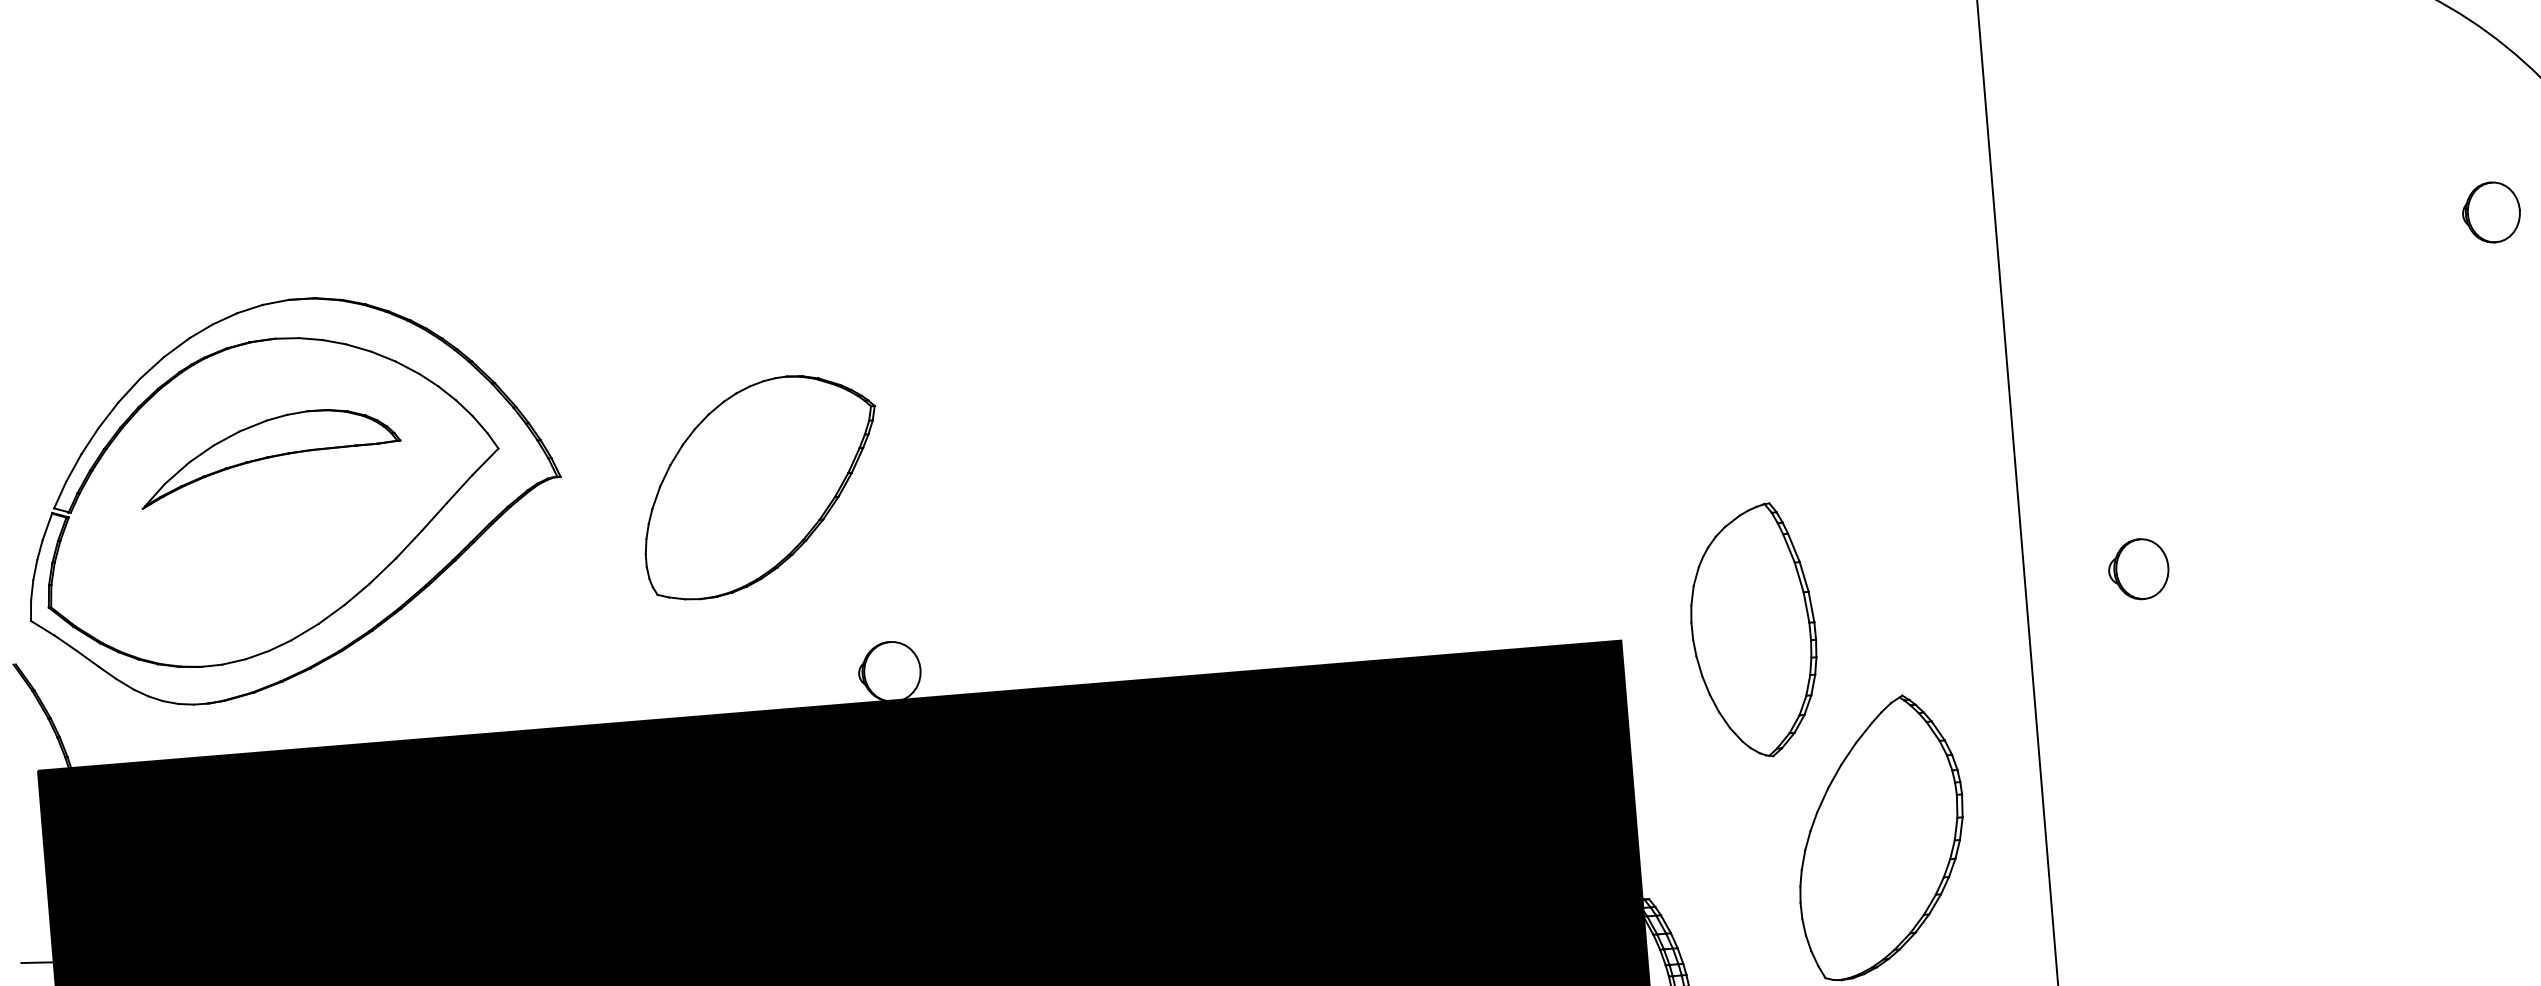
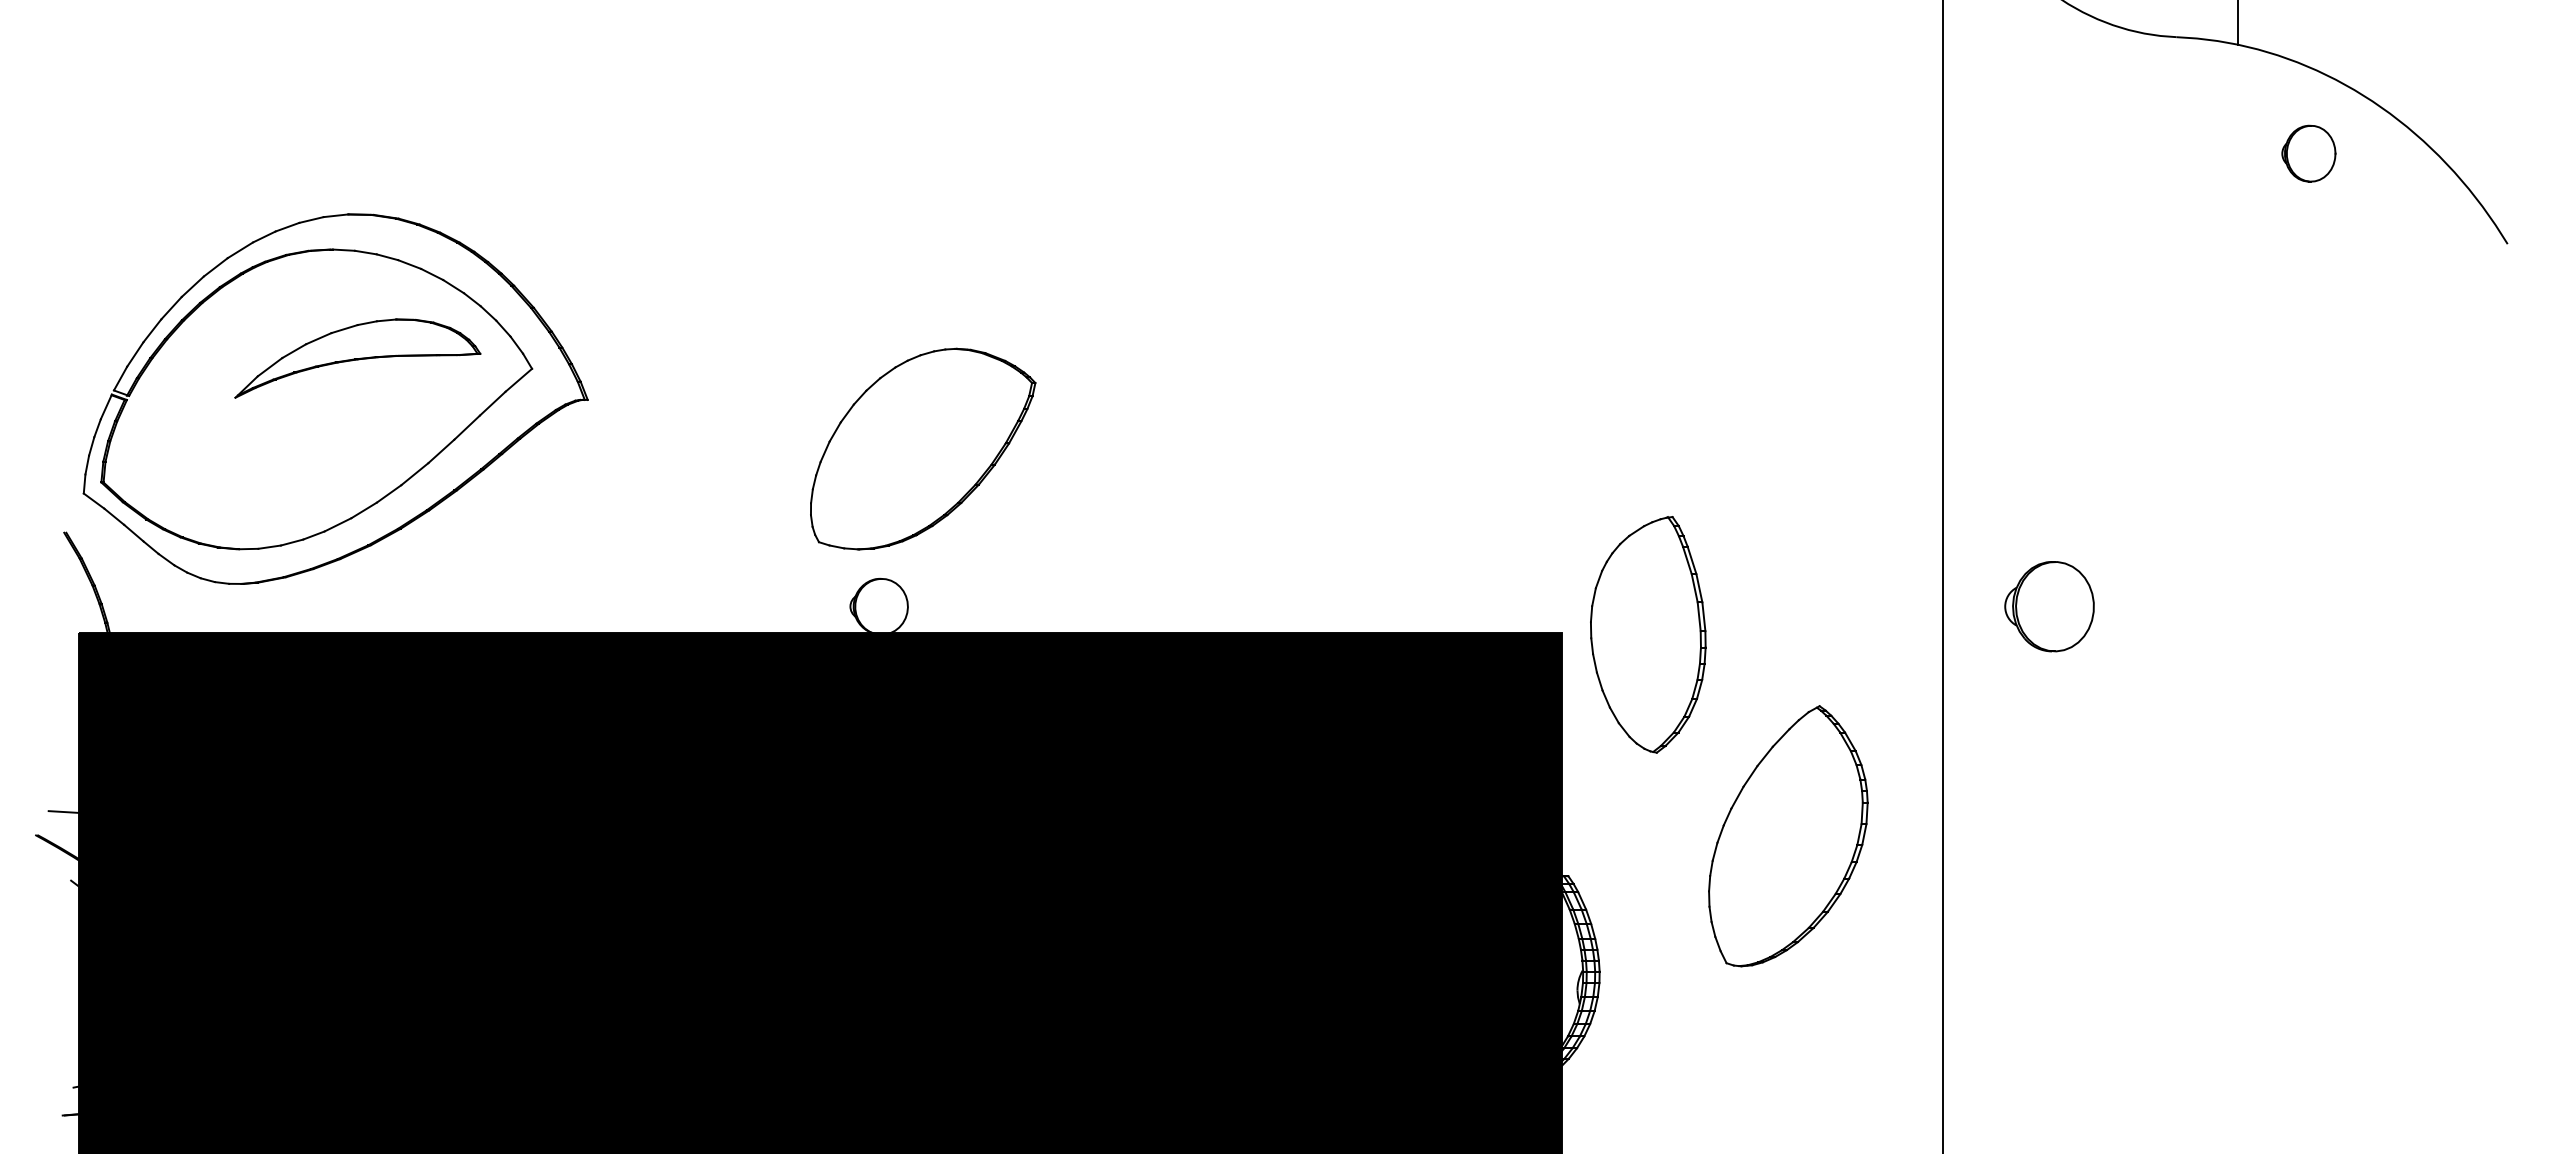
part: (2491, 212) -> (2308, 153), moved
part: (269, 456) -> (357, 358), moved
part: (760, 485) -> (923, 448), moved
part: (2137, 569) -> (2048, 606), size x1.6
part: (1753, 630) -> (1648, 634), moved

